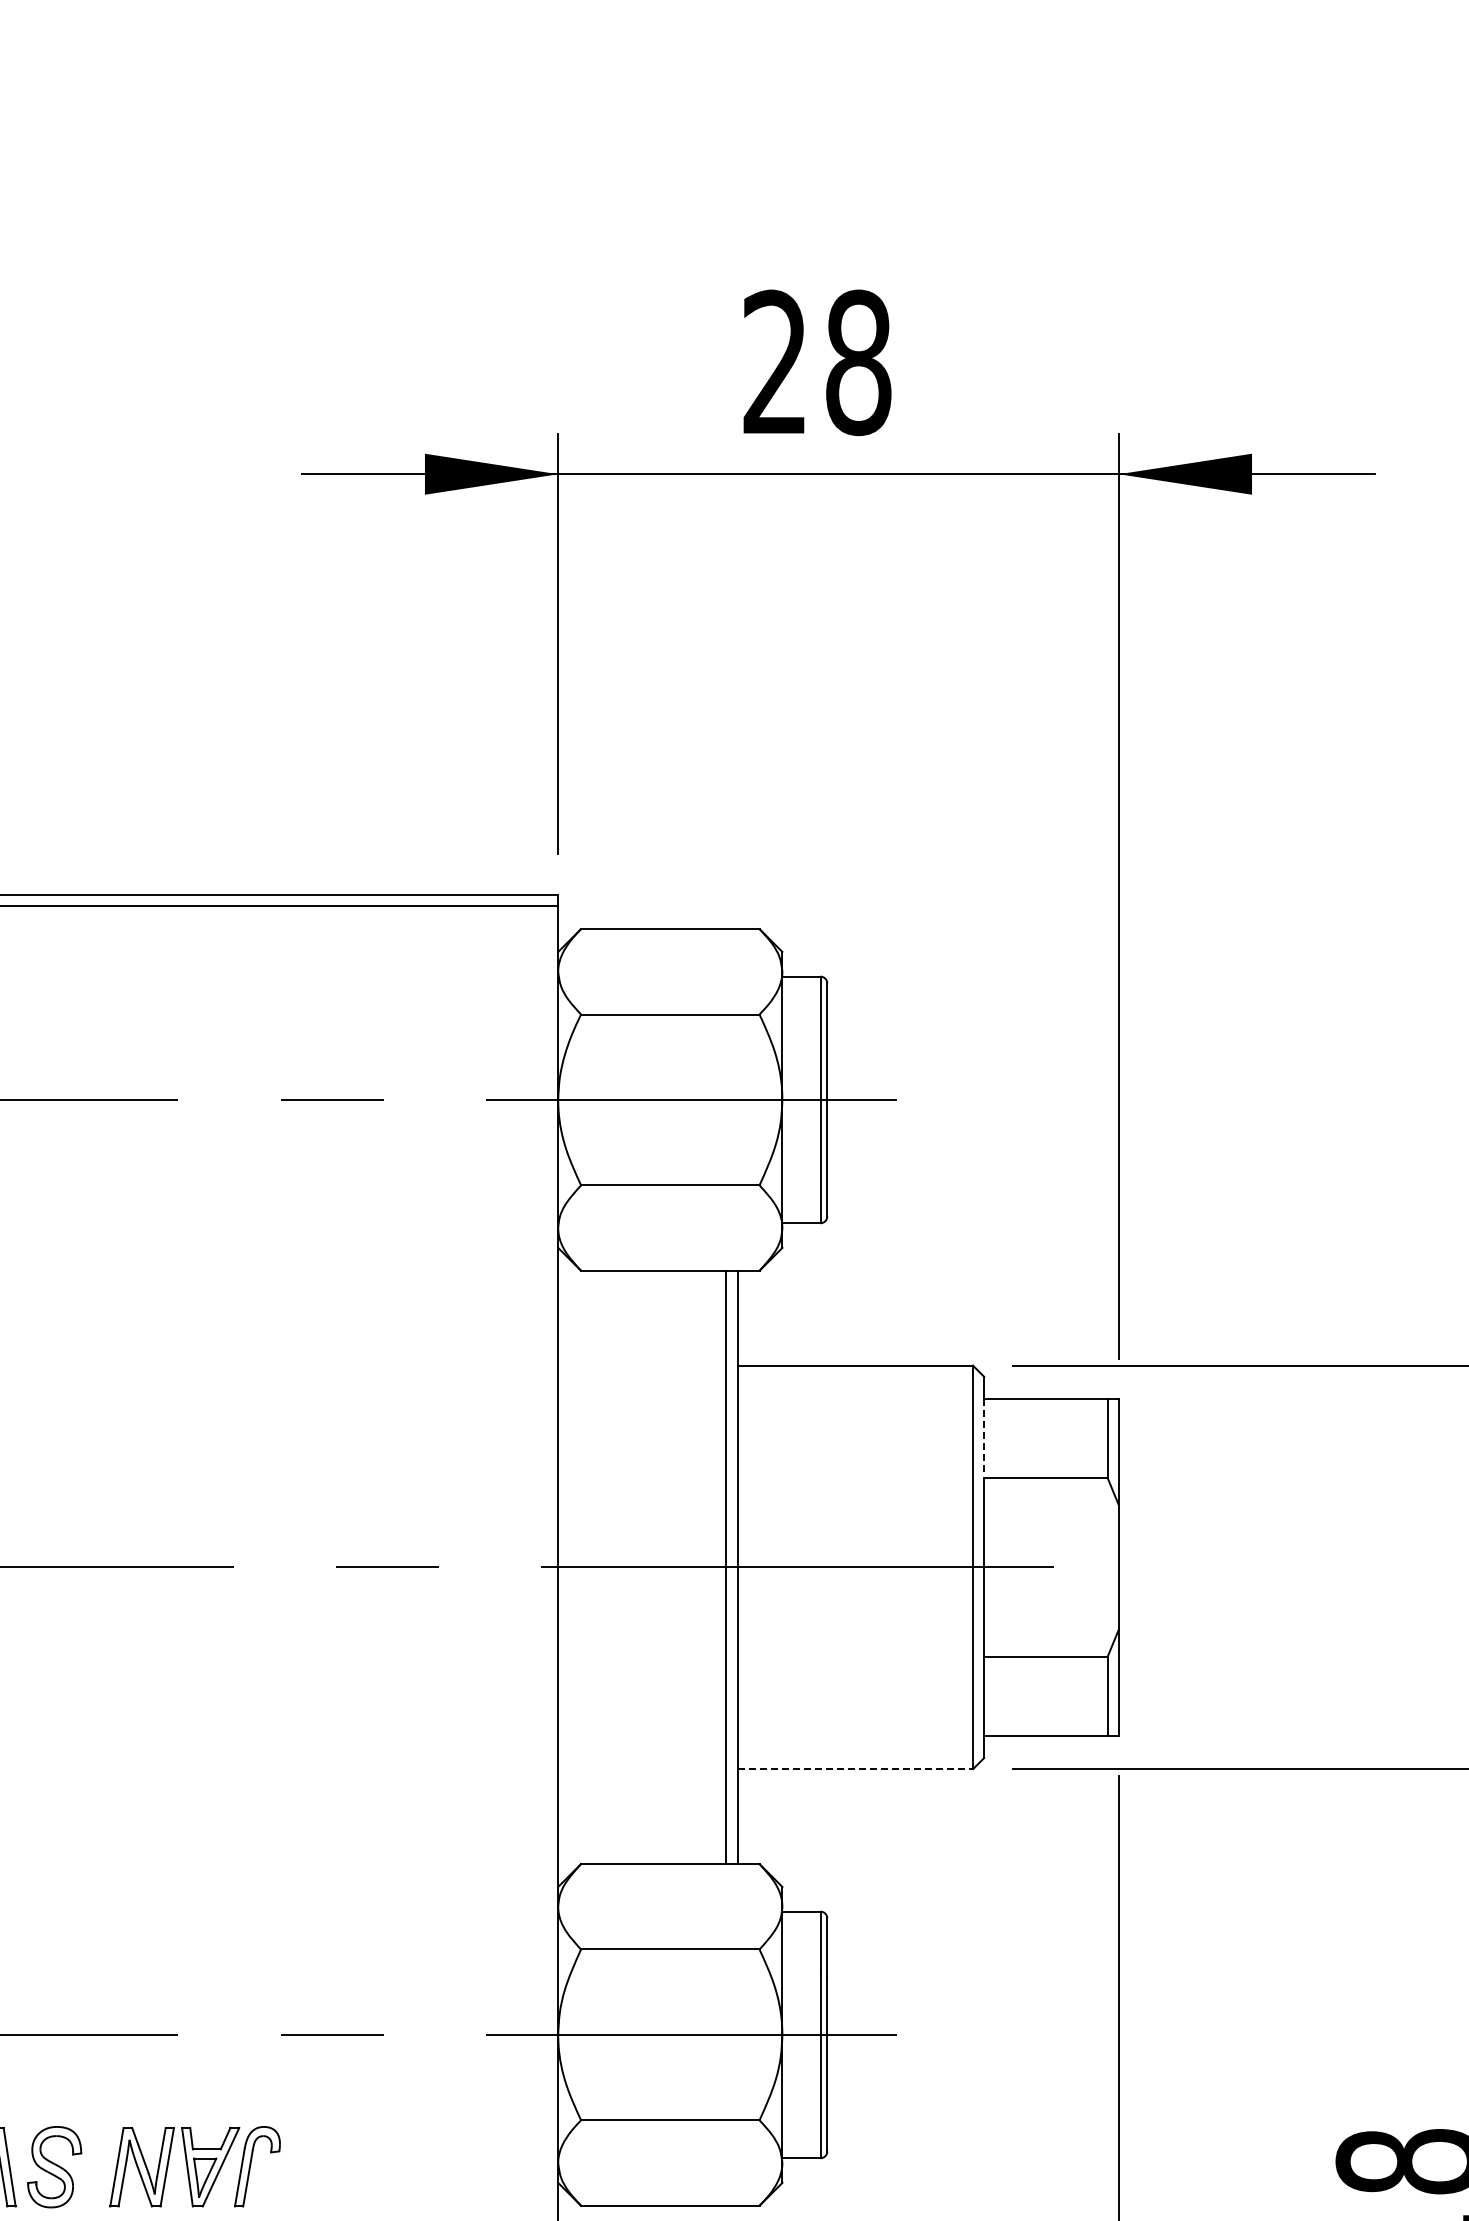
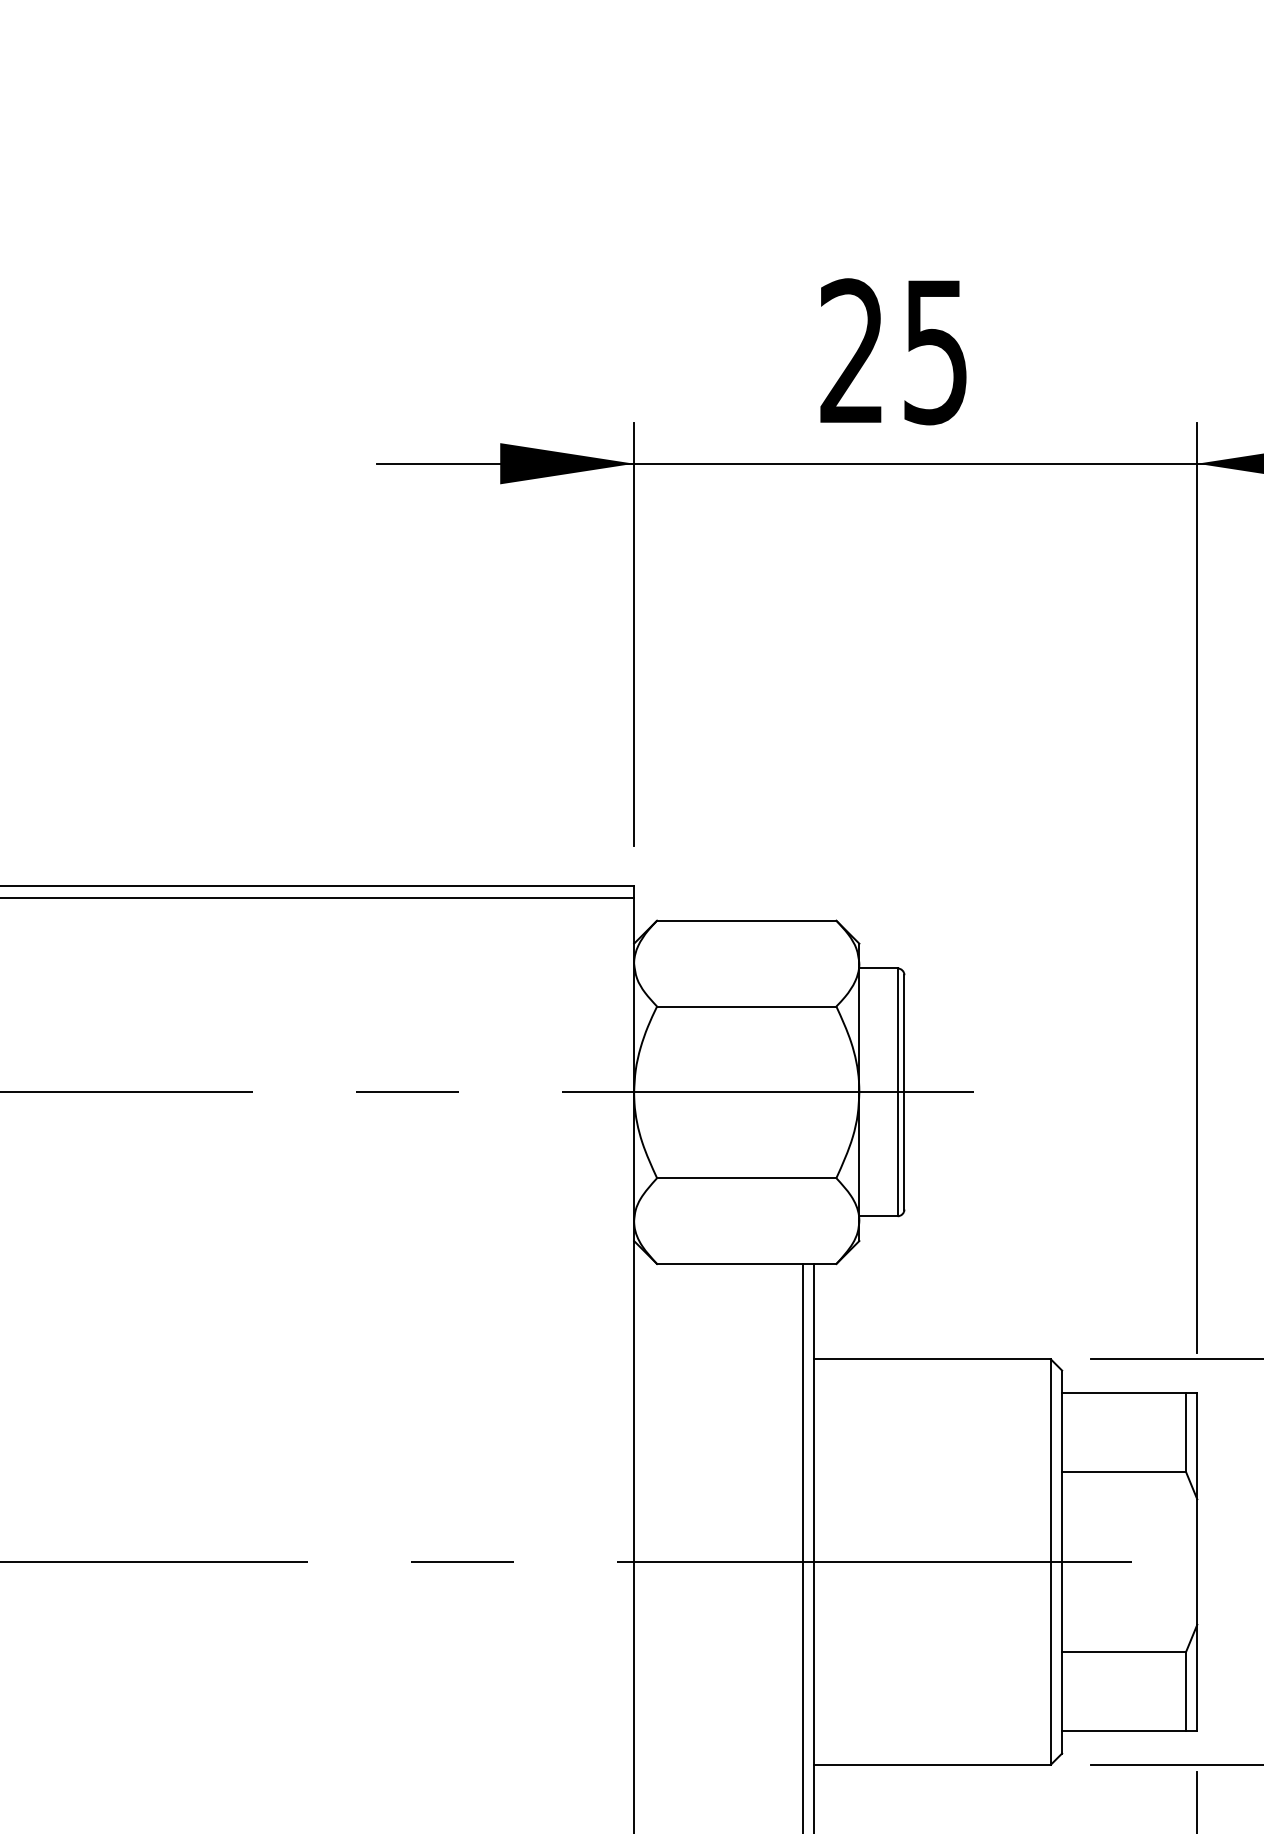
text: (858, 362) -> (935, 351), 28 -> 25
line: (984, 1439) -> (1062, 1433), dashed -> solid
line: (855, 1769) -> (932, 1765), dashed -> solid

